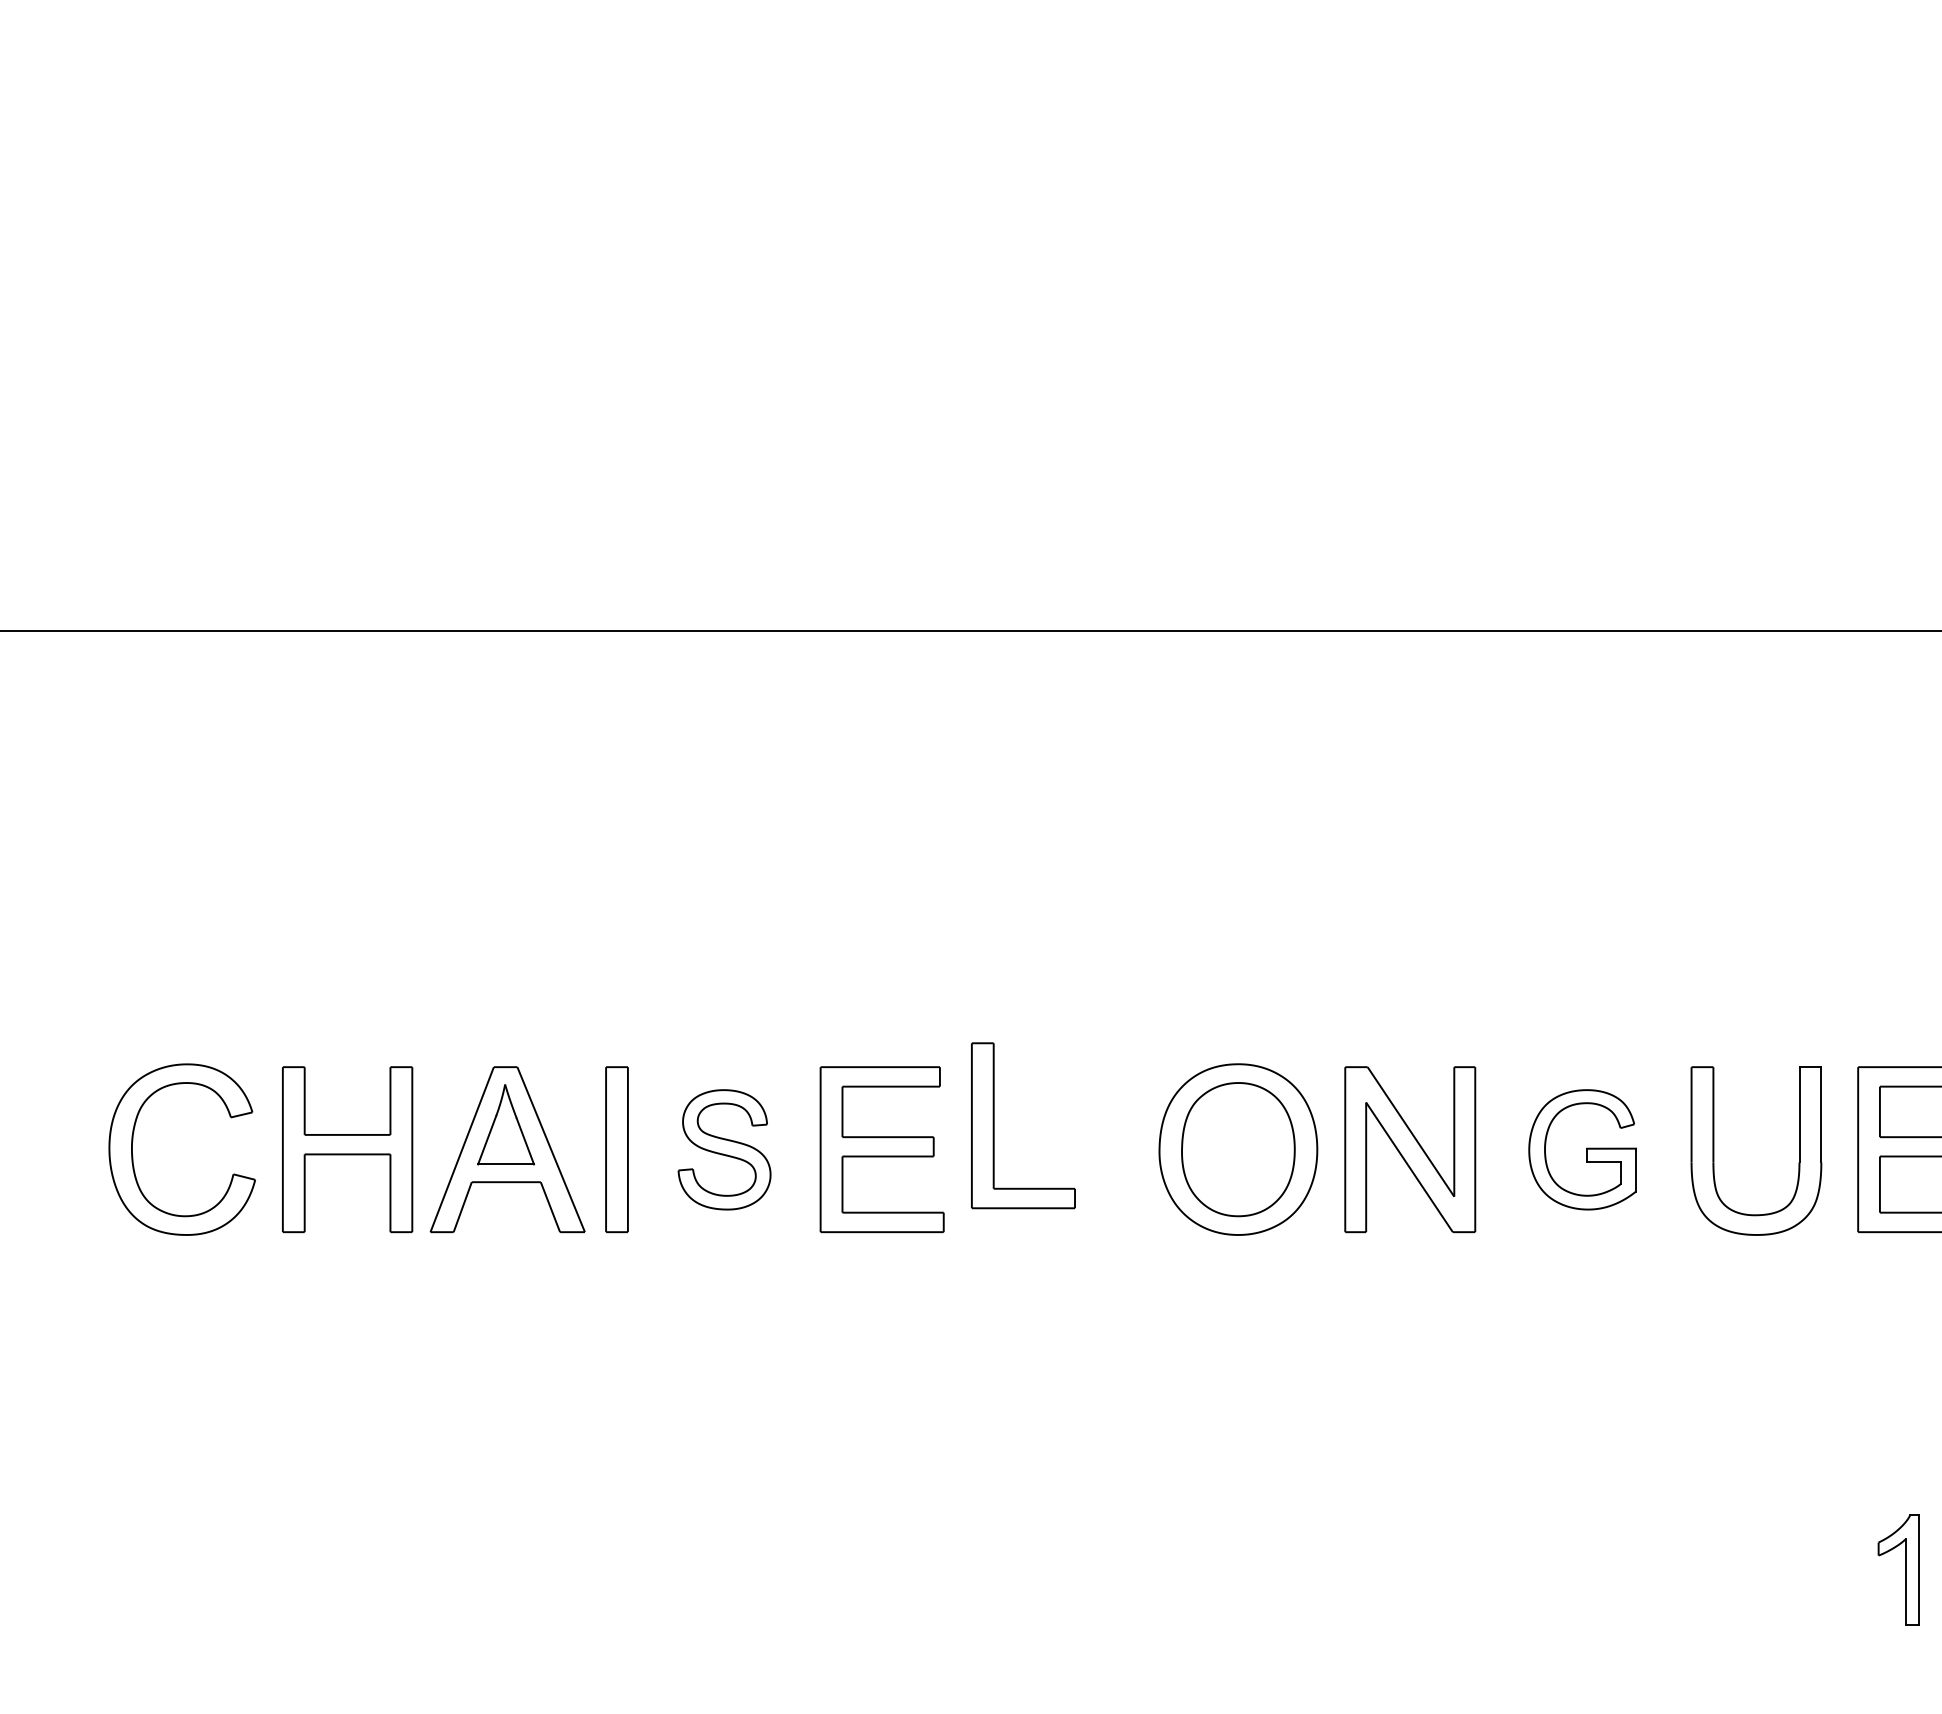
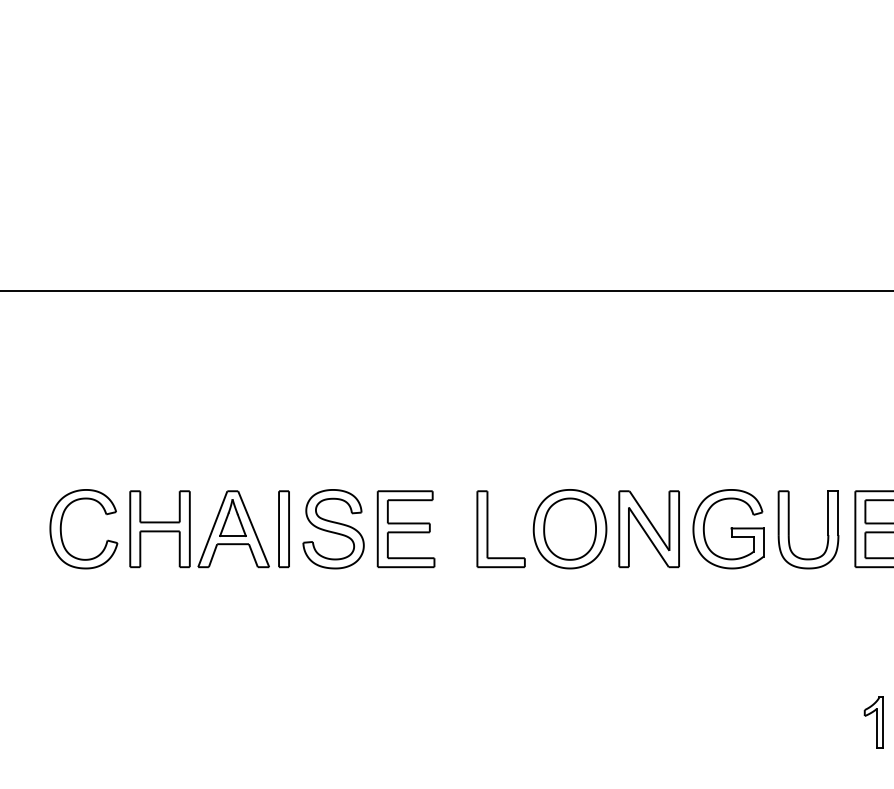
part: (995, 1126) -> (488, 529), moved
part: (724, 1150) -> (333, 529), size x1.43
part: (1582, 1150) -> (728, 529), size x1.43

